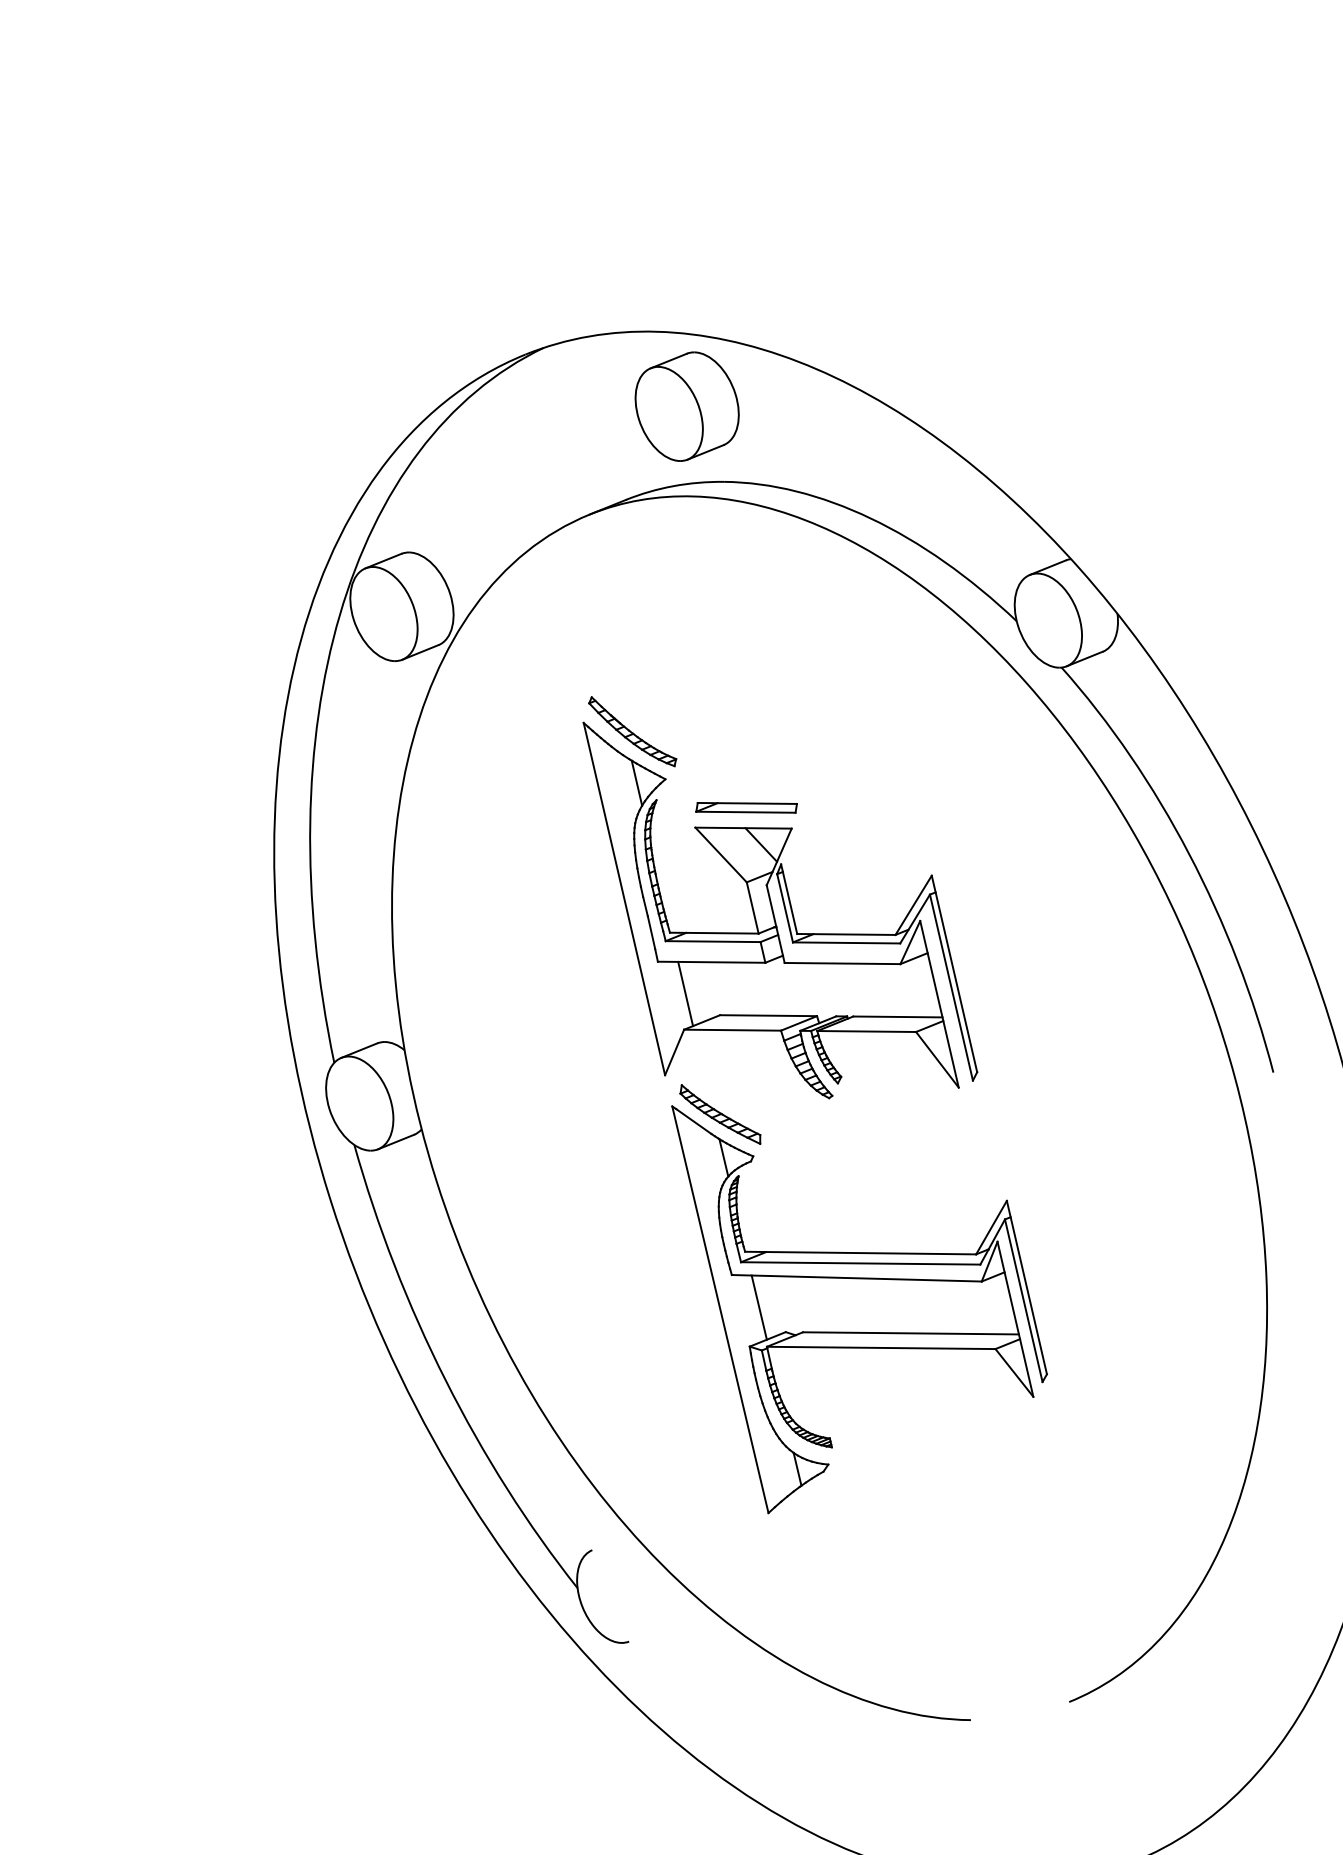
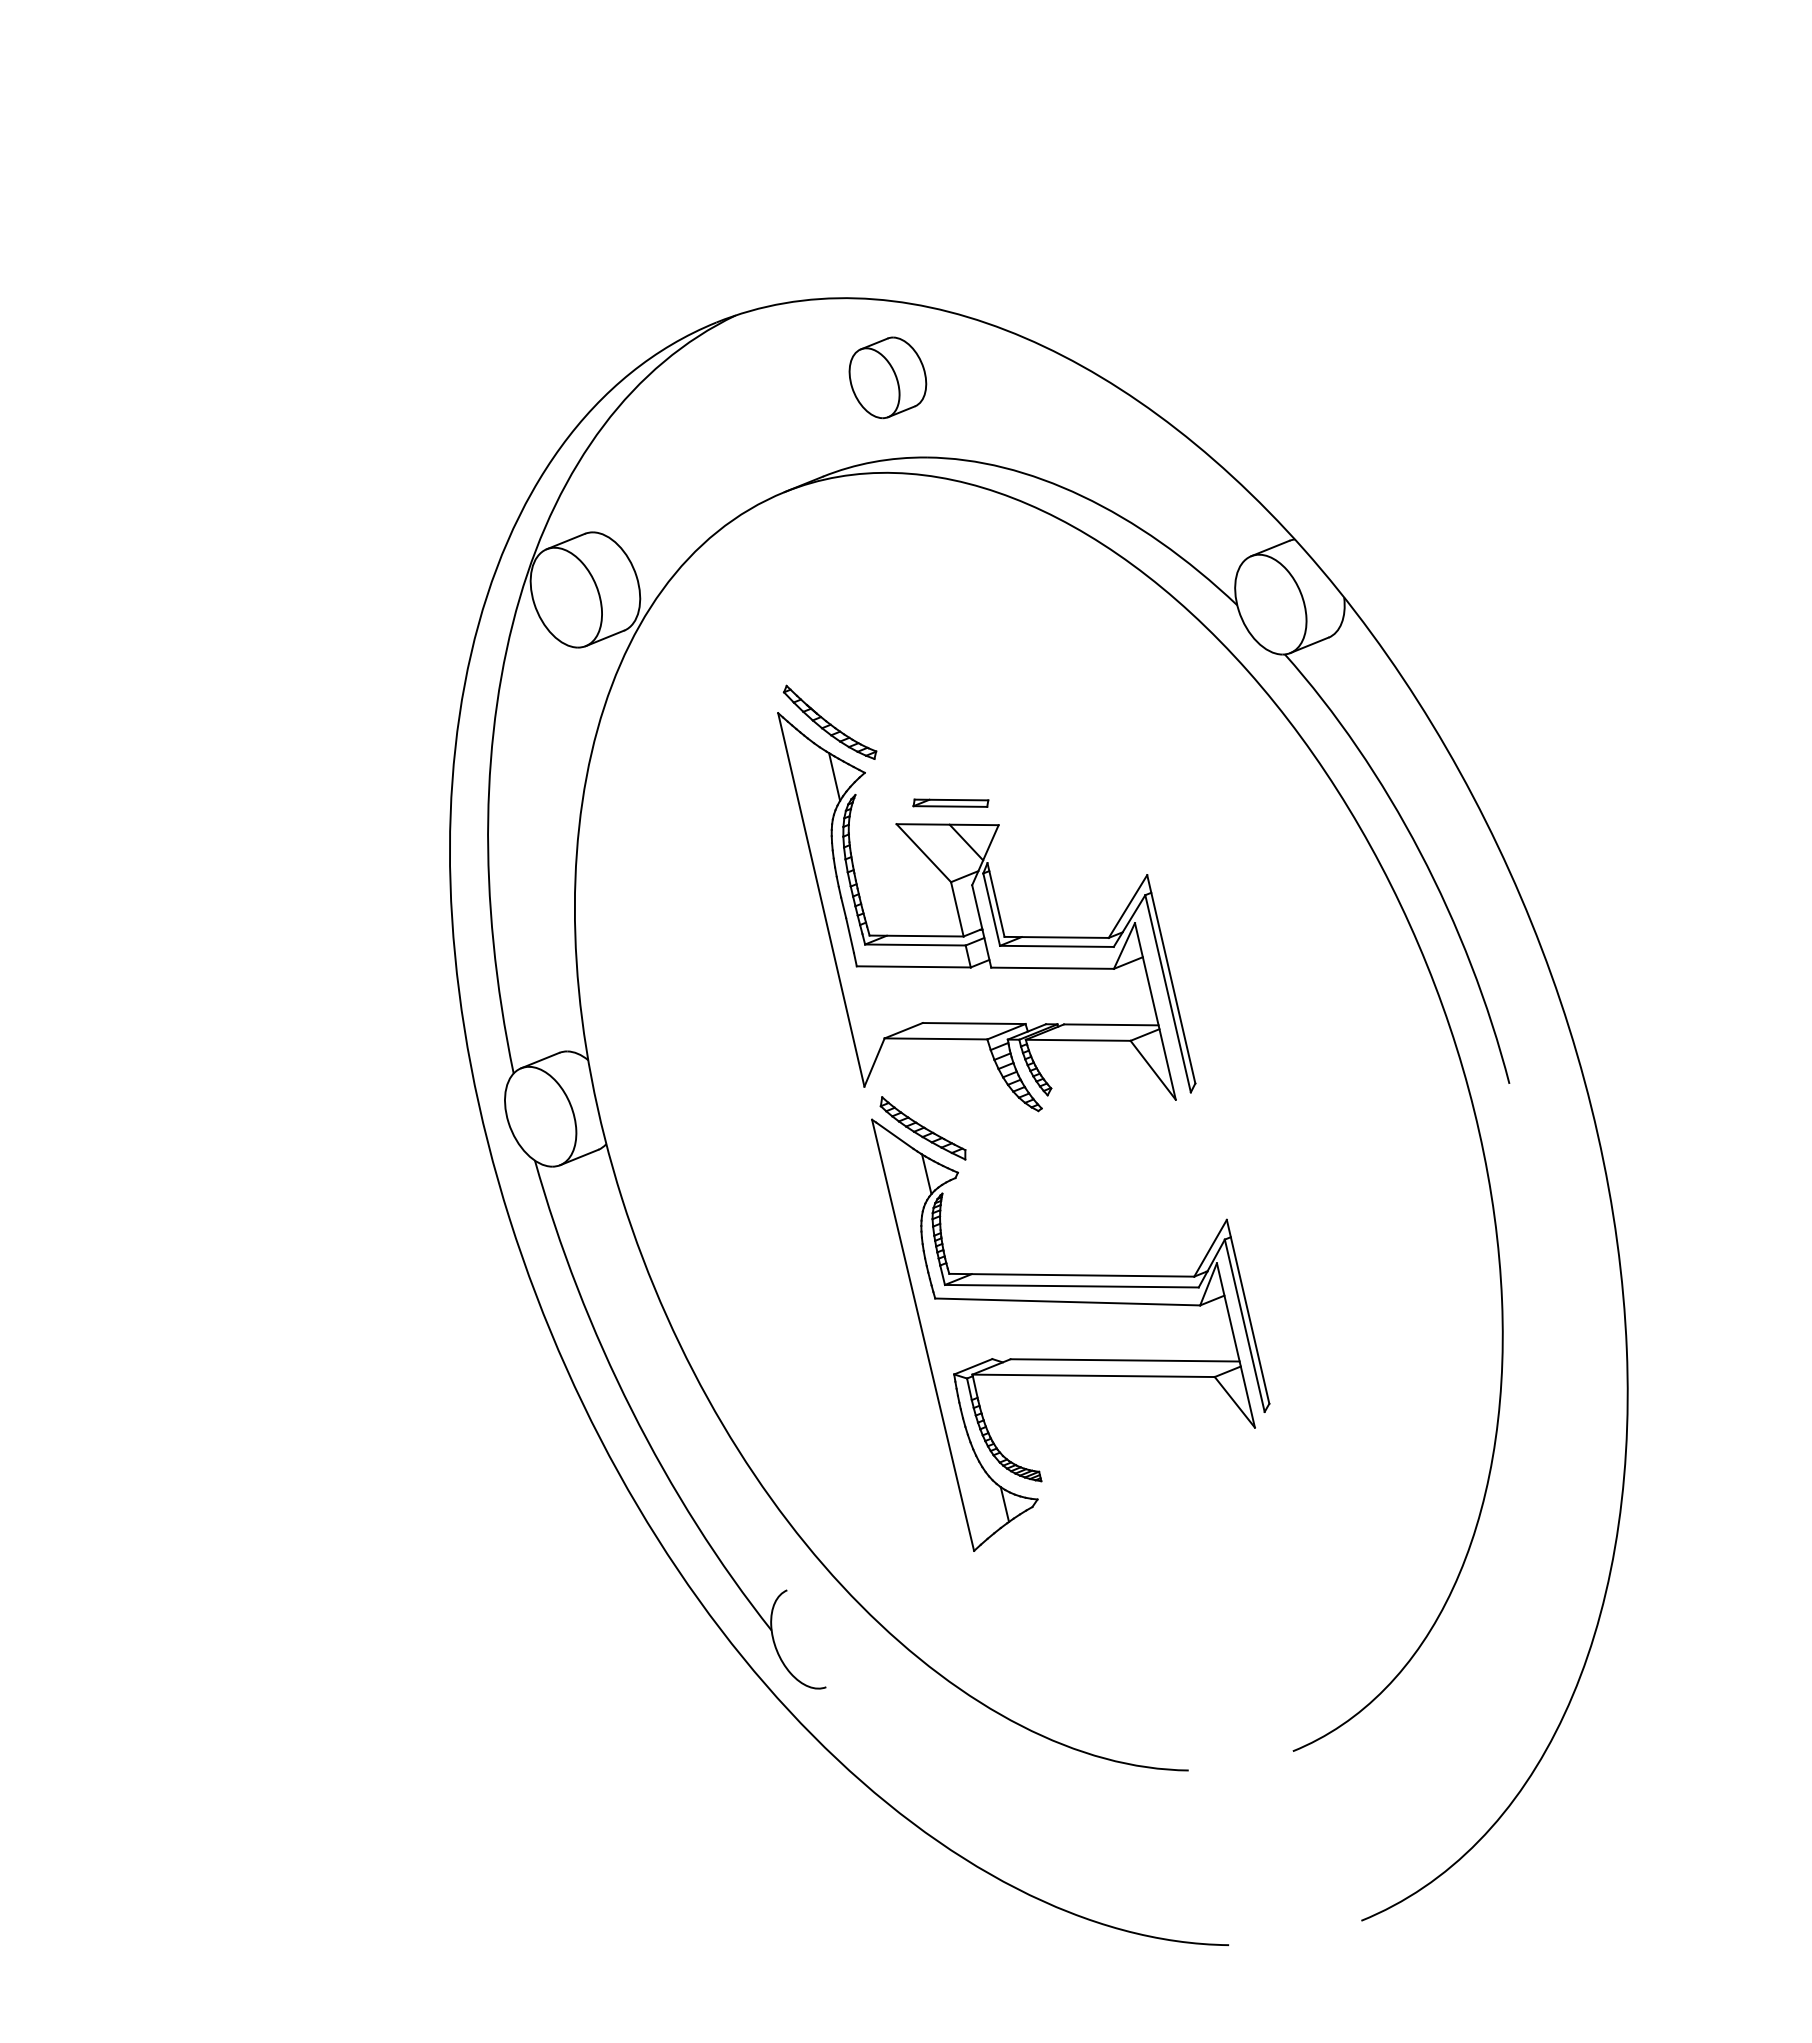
part: (686, 406) -> (887, 377), size x0.7
part: (746, 808) -> (950, 803), size x0.7
line: (685, 993) -> (886, 1000), removed
line: (759, 1308) -> (964, 1333), removed

